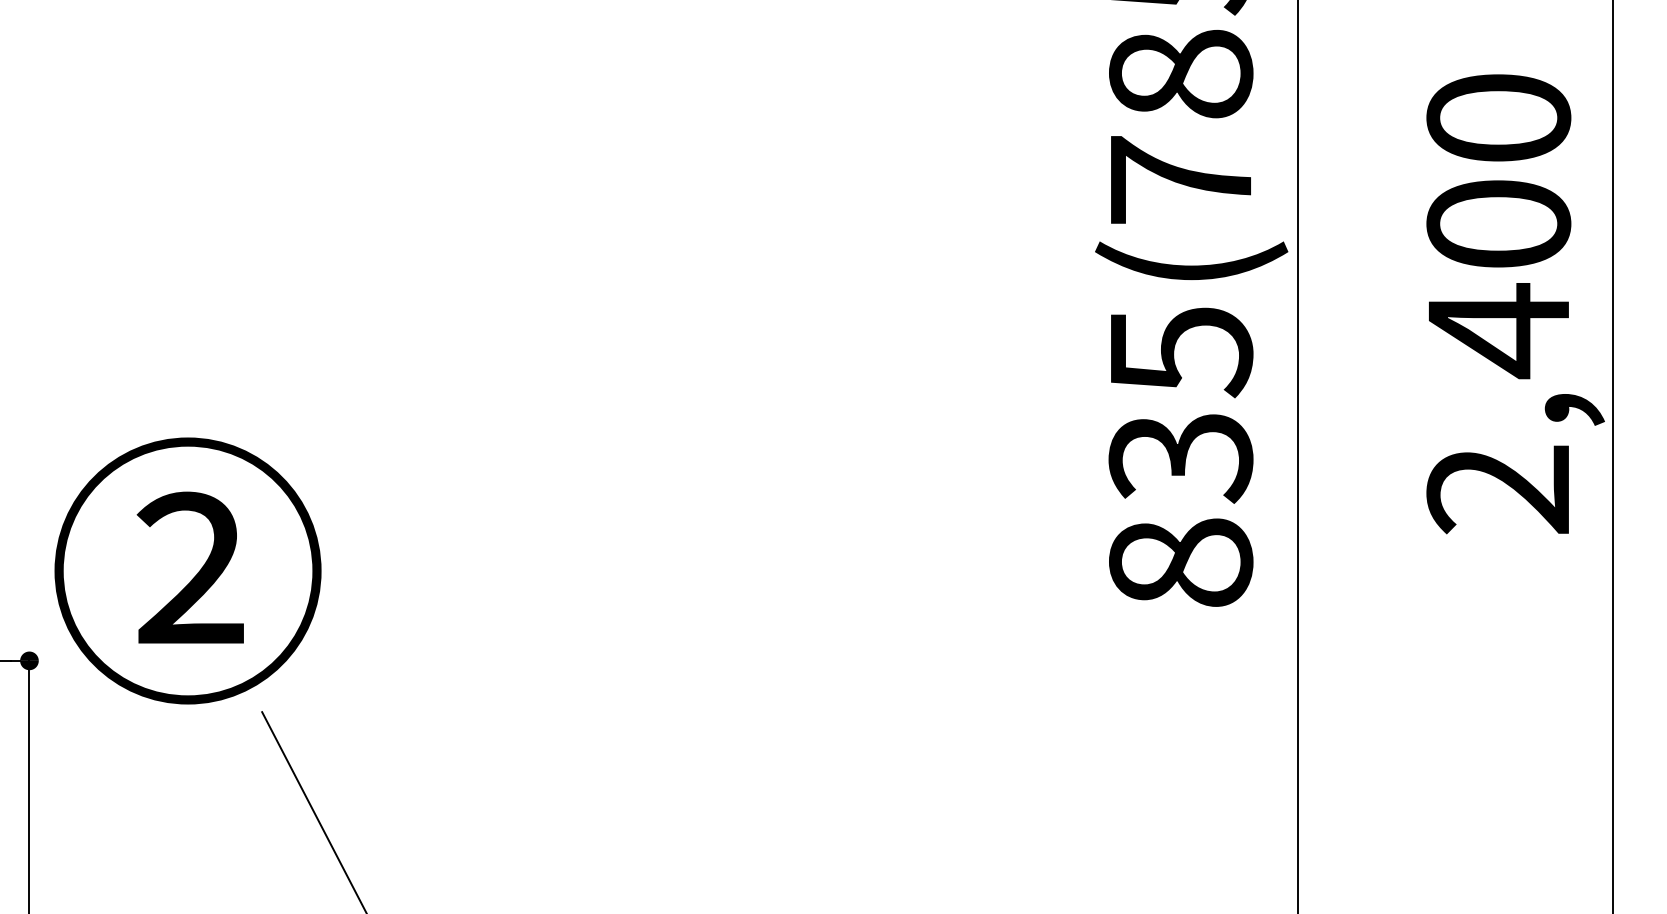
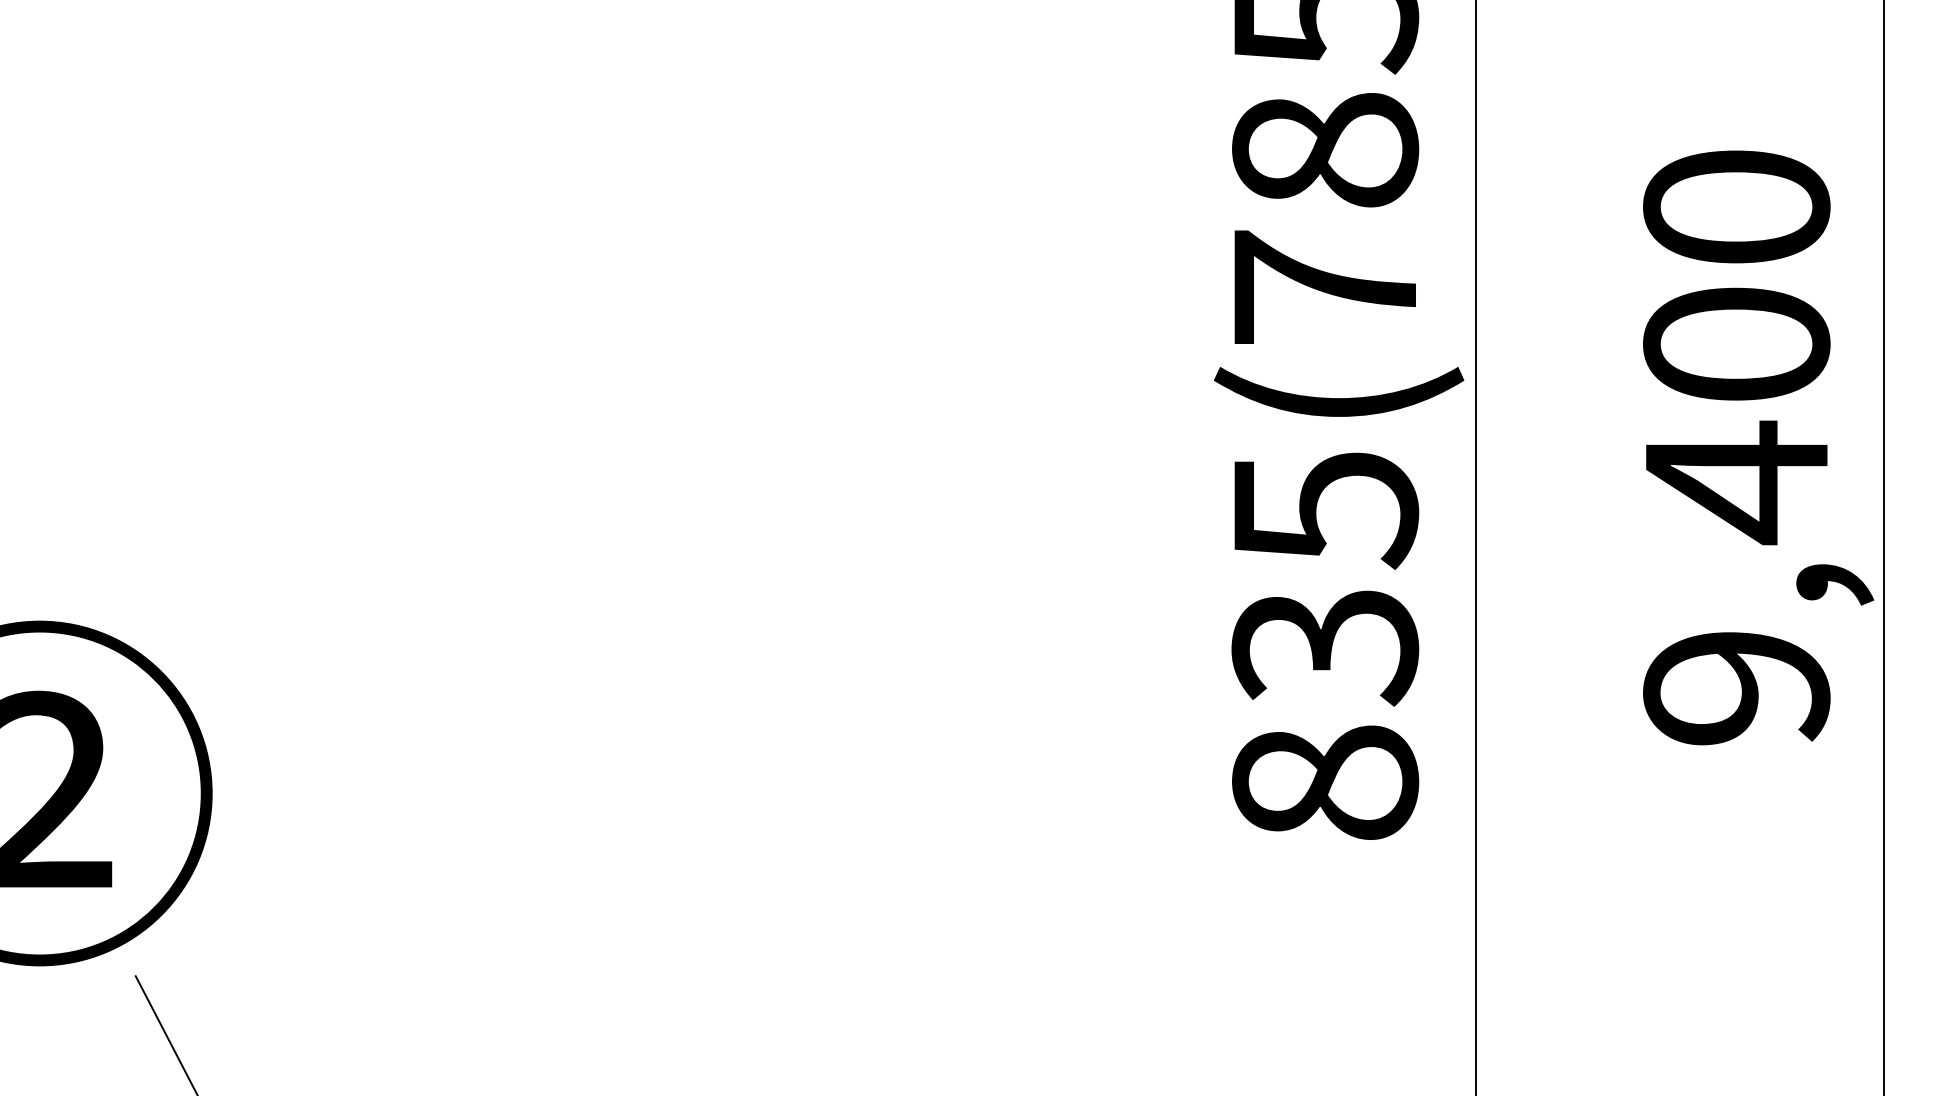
text: (1498, 489) -> (1736, 687), 2,400 -> 9,400

